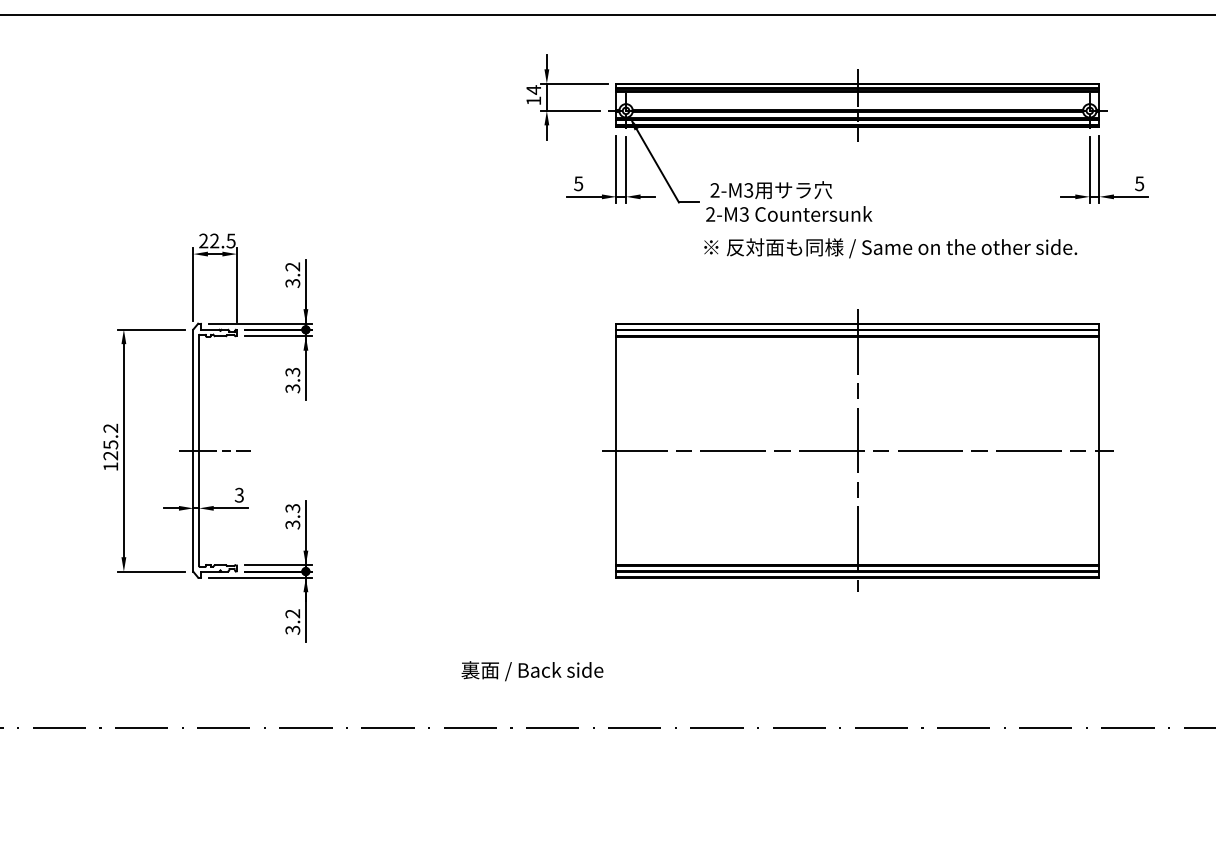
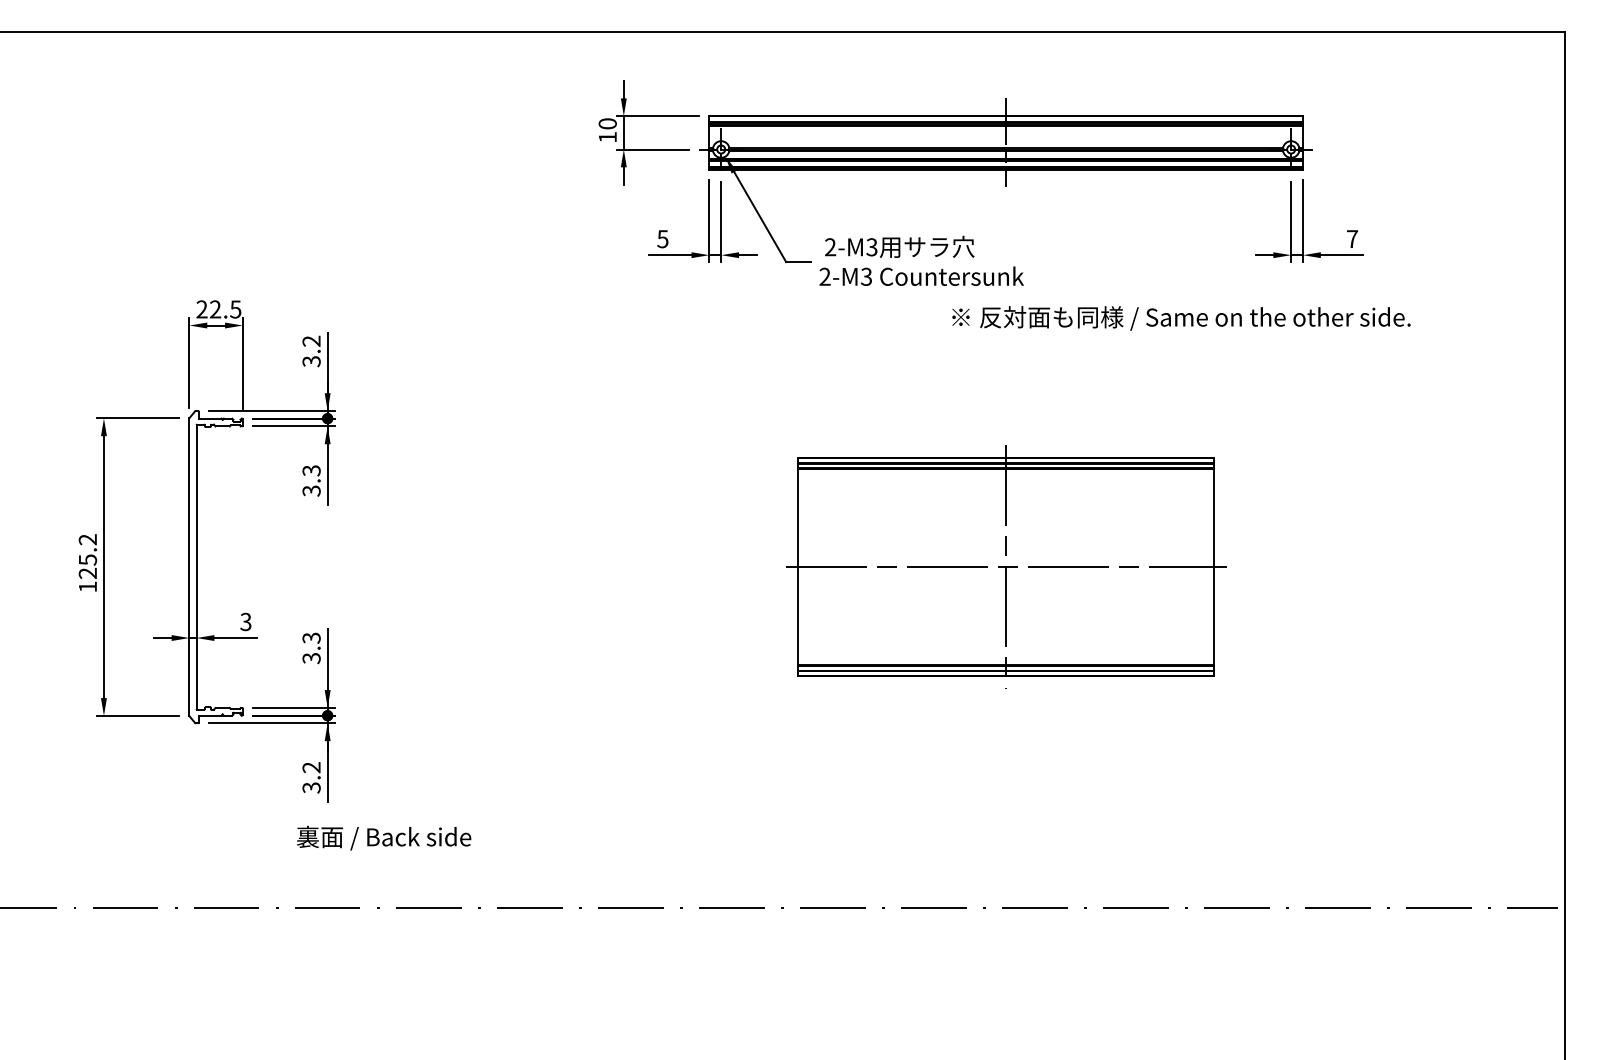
text: (533, 89) -> (607, 123), 14 -> 10
text: (1139, 184) -> (1352, 239), 5 -> 7
text: (890, 248) -> (1181, 318), moved
line: (214, 450) -> (215, 567), removed
part: (858, 450) -> (1006, 566), size x0.7
text: (532, 670) -> (384, 837), moved

